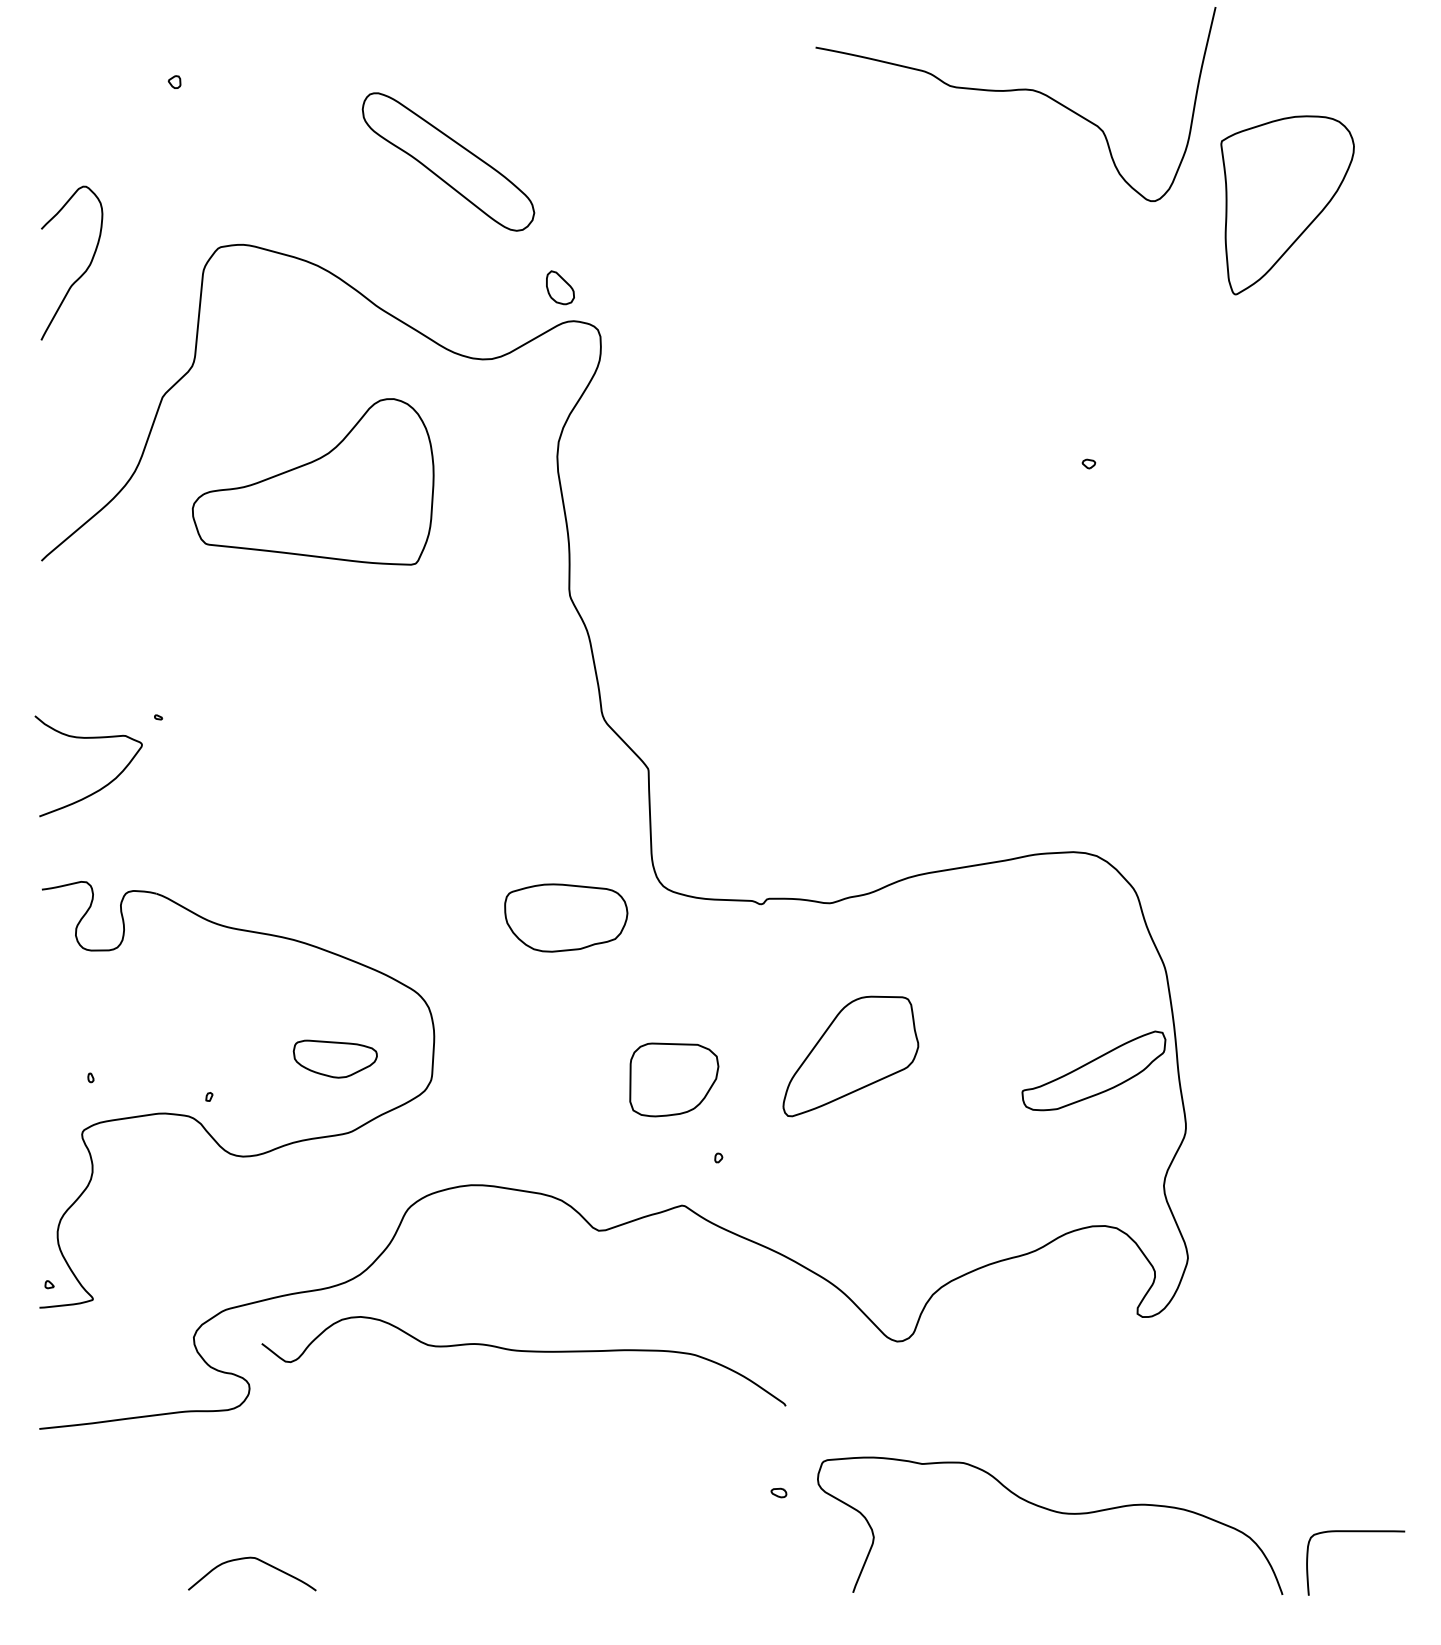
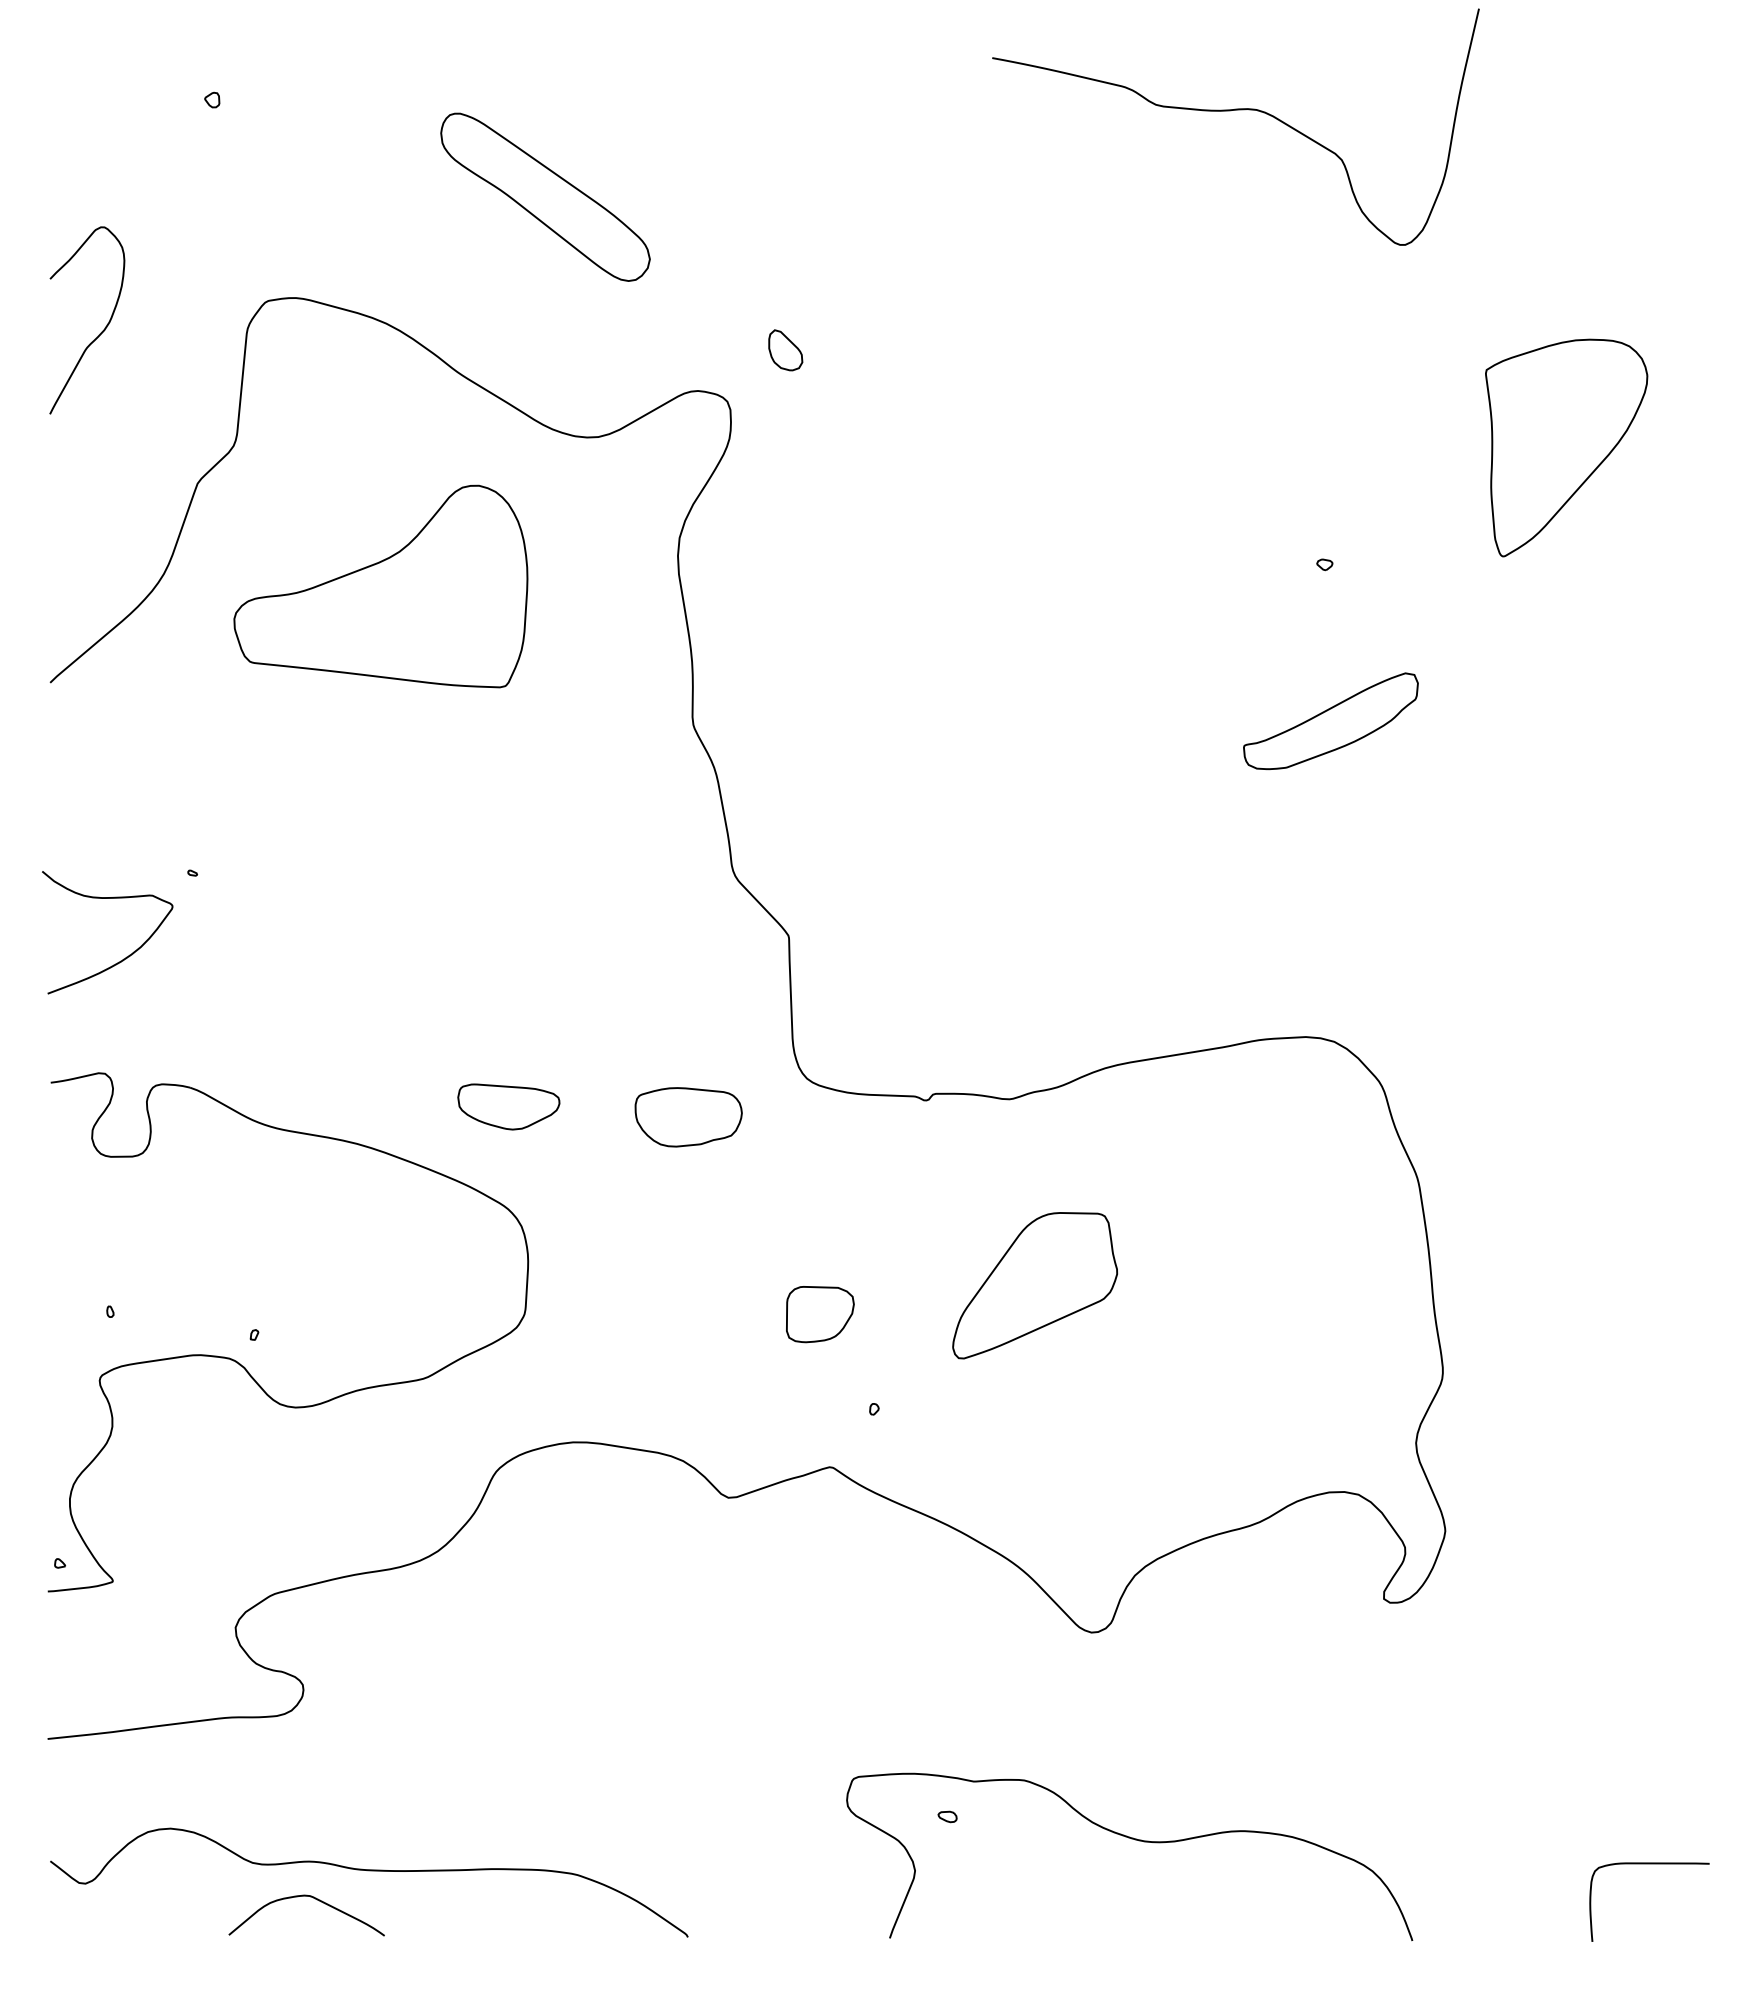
part: (1287, 204) -> (1566, 447), moved
part: (560, 287) -> (785, 350), moved
part: (566, 918) -> (688, 1117), size x0.71
part: (335, 1058) -> (508, 1106), moved
part: (1093, 1071) -> (1330, 721), moved
part: (674, 1080) -> (820, 1314), size x0.62
curve: (524, 1352) -> (369, 1871), moved
curve: (1054, 1512) -> (1135, 1840), moved

